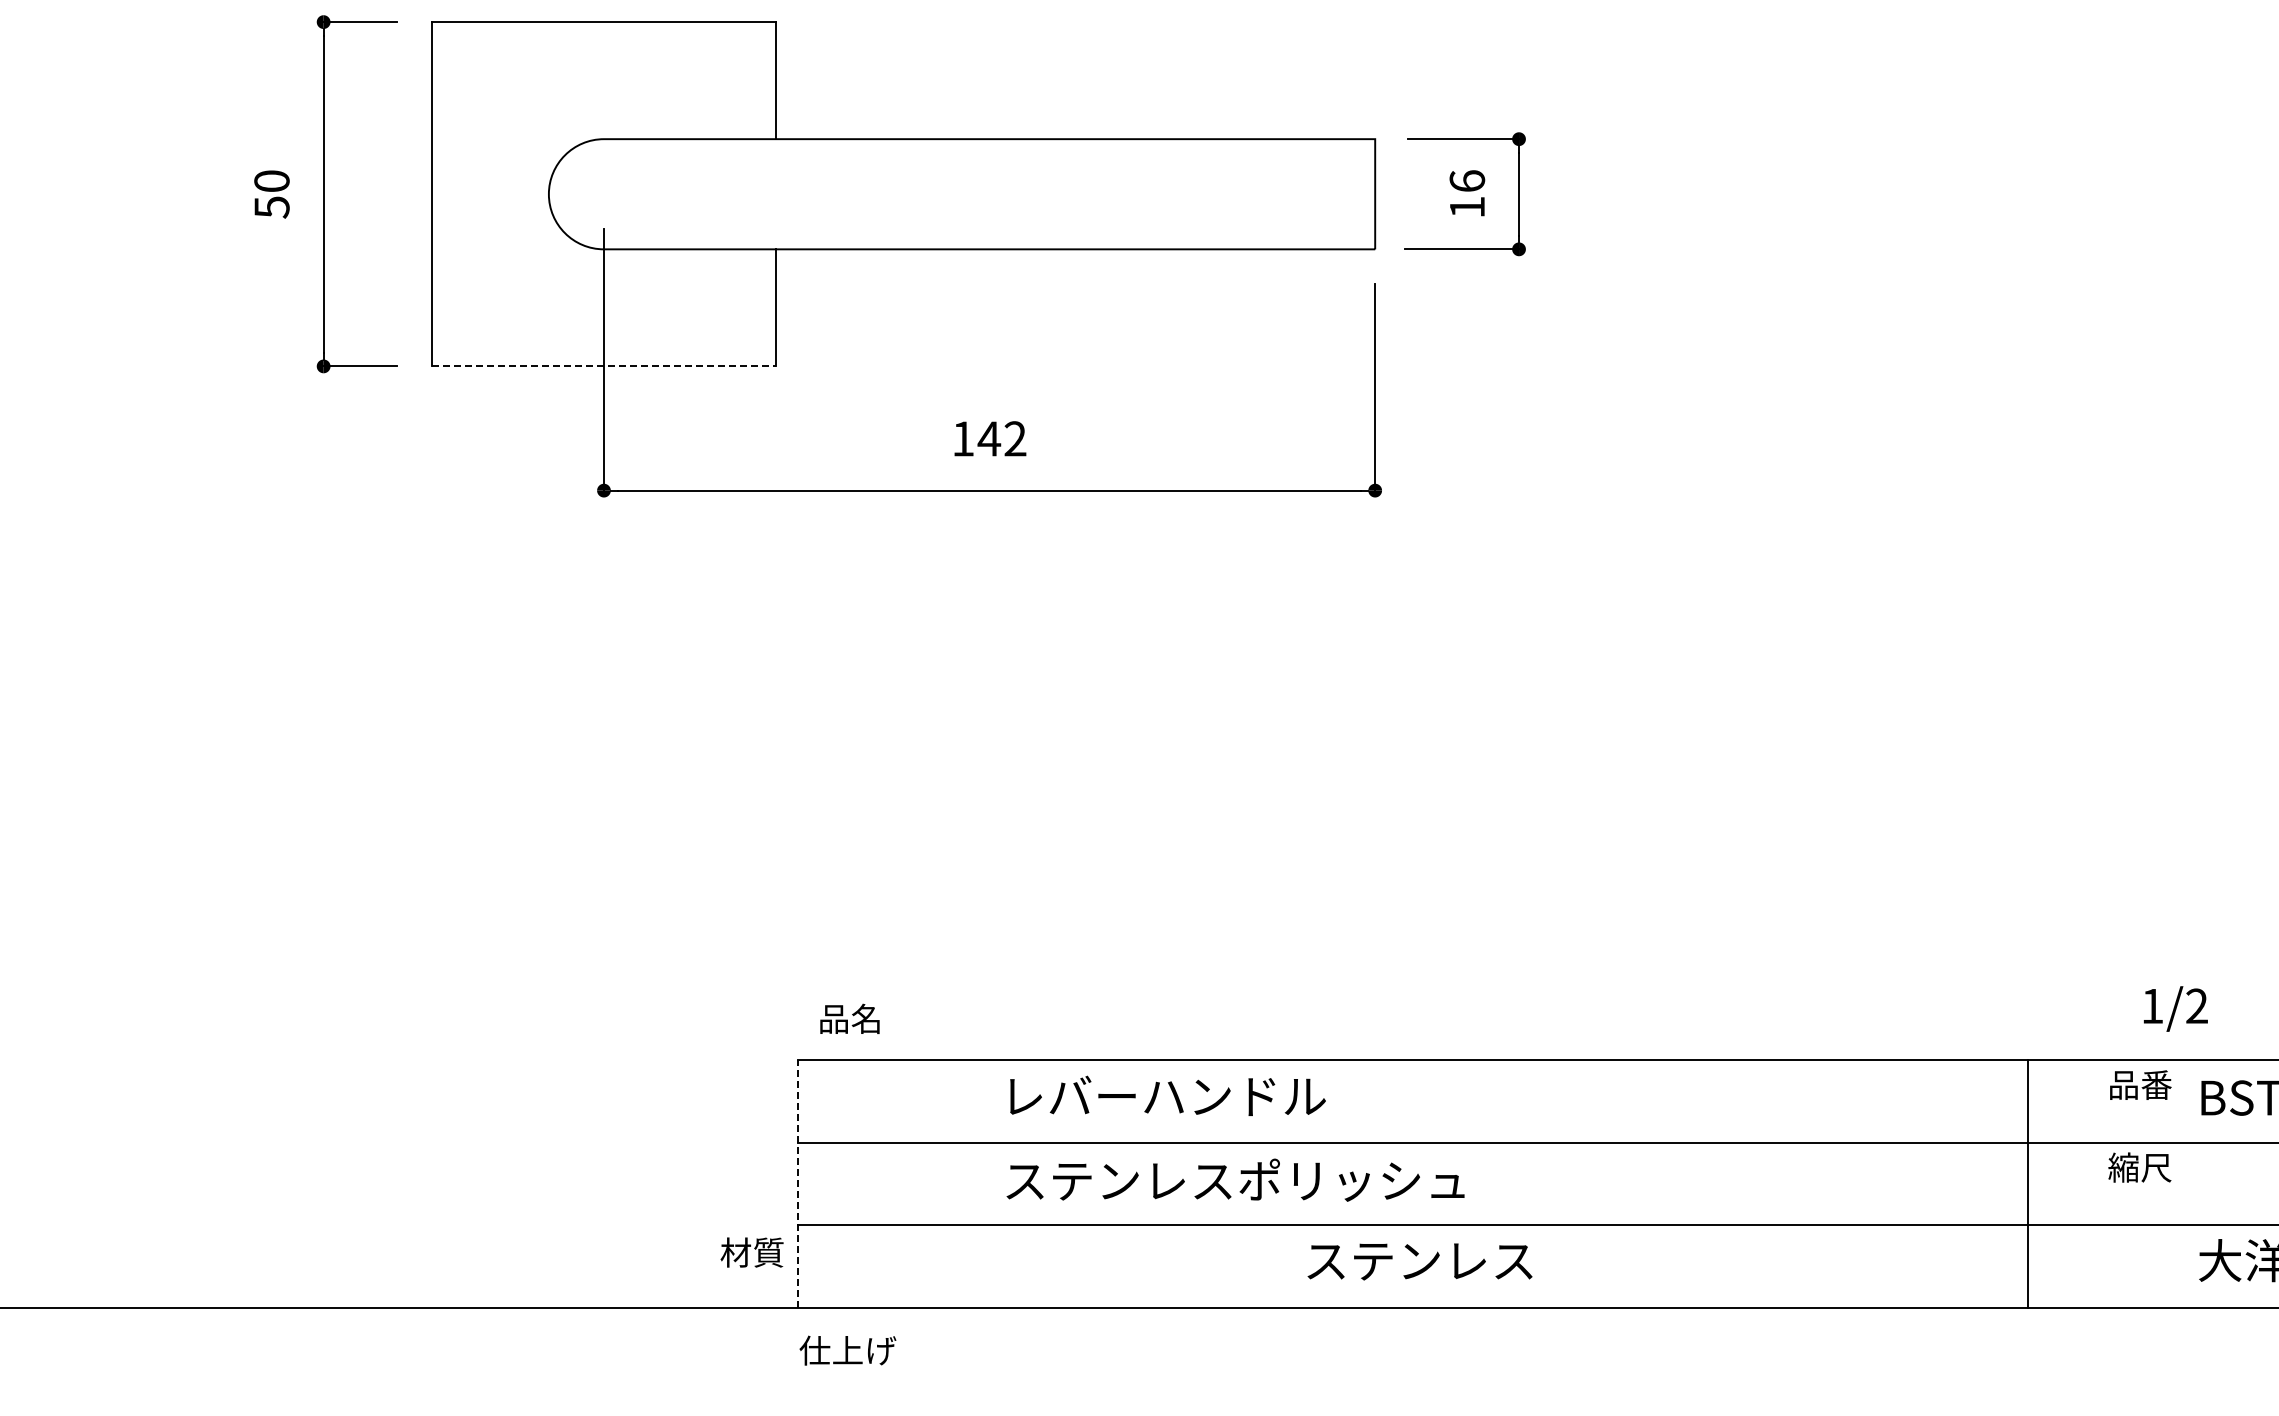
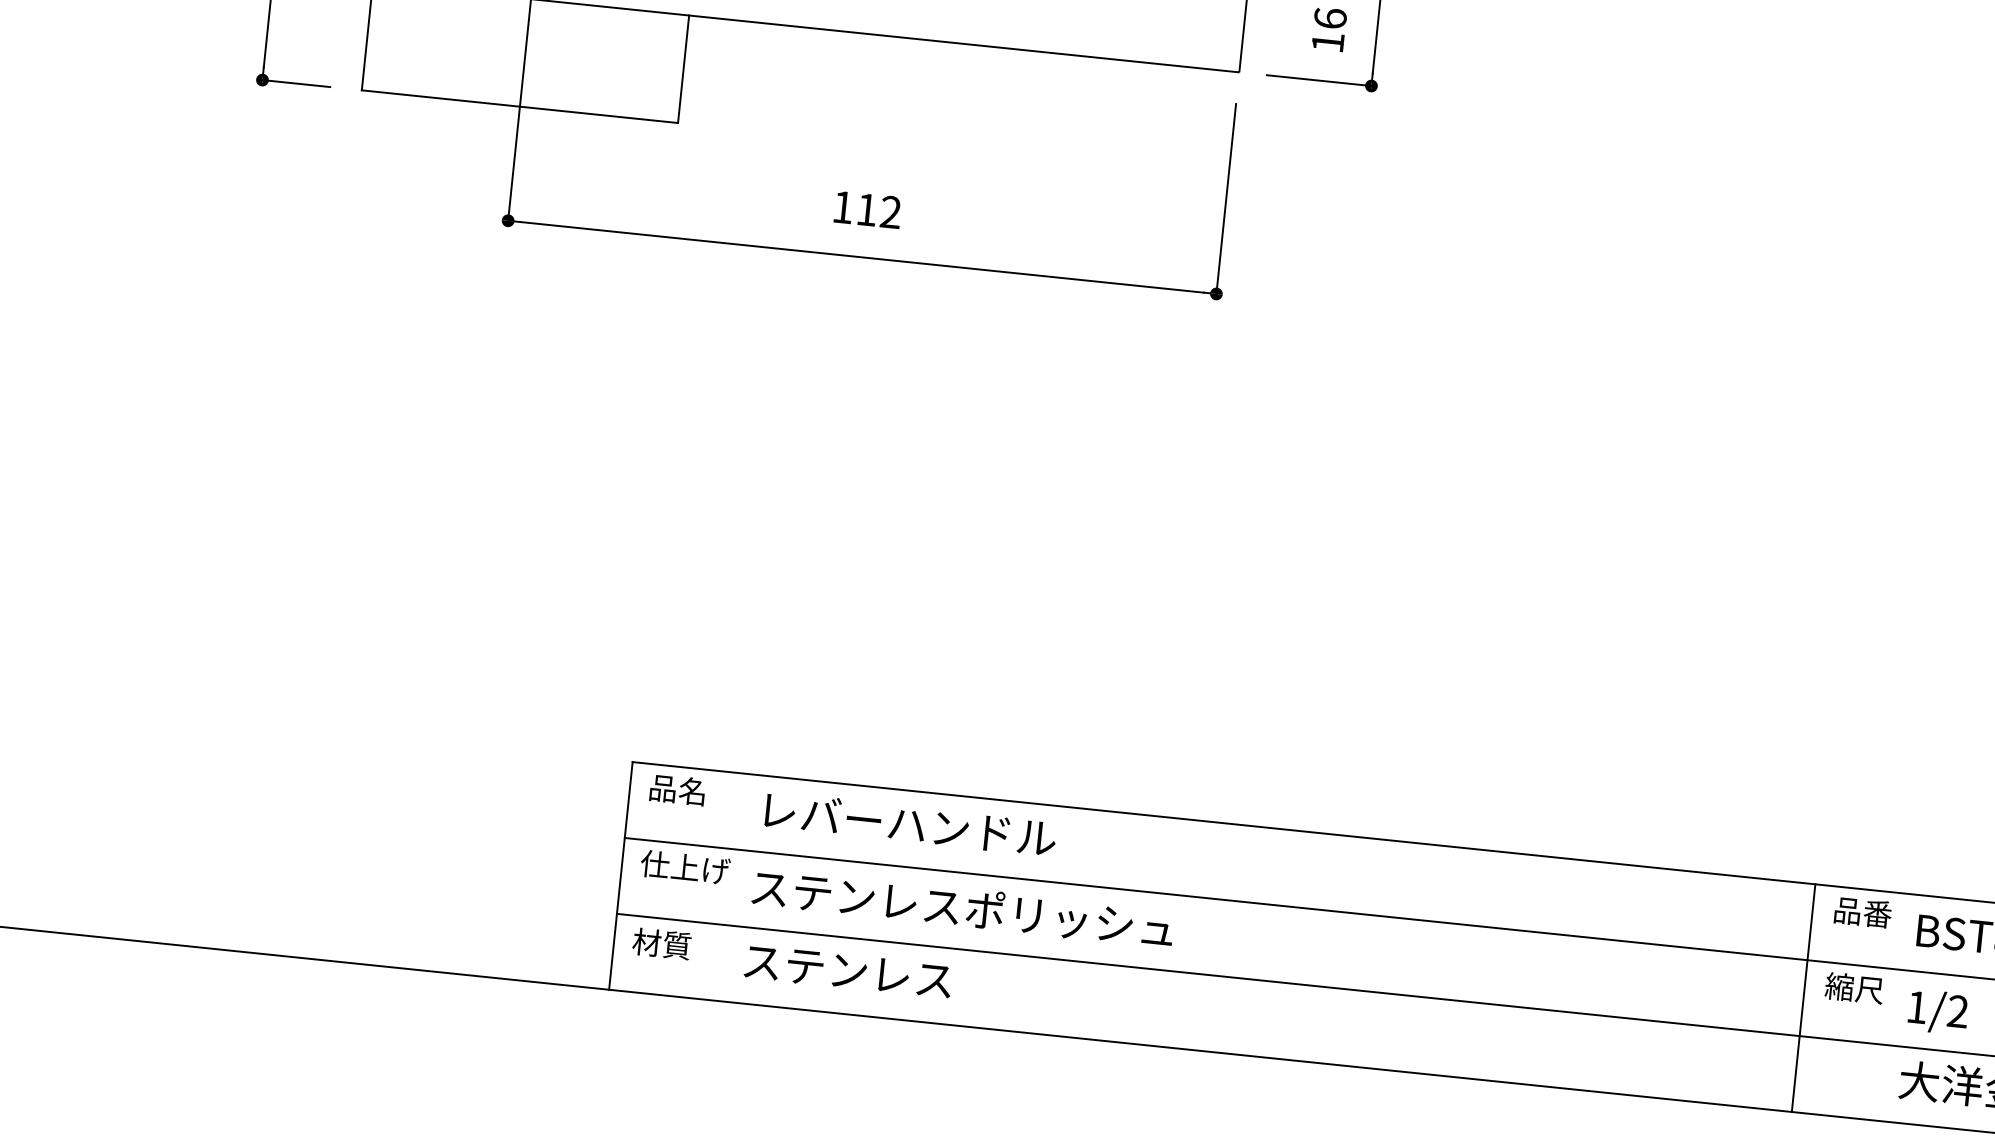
line: (604, 366) -> (520, 106), dashed -> solid
text: (989, 438) -> (867, 209), 142 -> 112
text: (2175, 1008) -> (1938, 1011), moved
text: (849, 1018) -> (677, 789), moved
text: (1167, 1095) -> (910, 823), moved
text: (1235, 1179) -> (963, 907), moved
line: (798, 1183) -> (621, 875), dashed -> solid
line: (2028, 1183) -> (1803, 997), moved
text: (751, 1252) -> (661, 943), moved
text: (1419, 1261) -> (847, 971), moved
text: (847, 1350) -> (685, 867), moved

